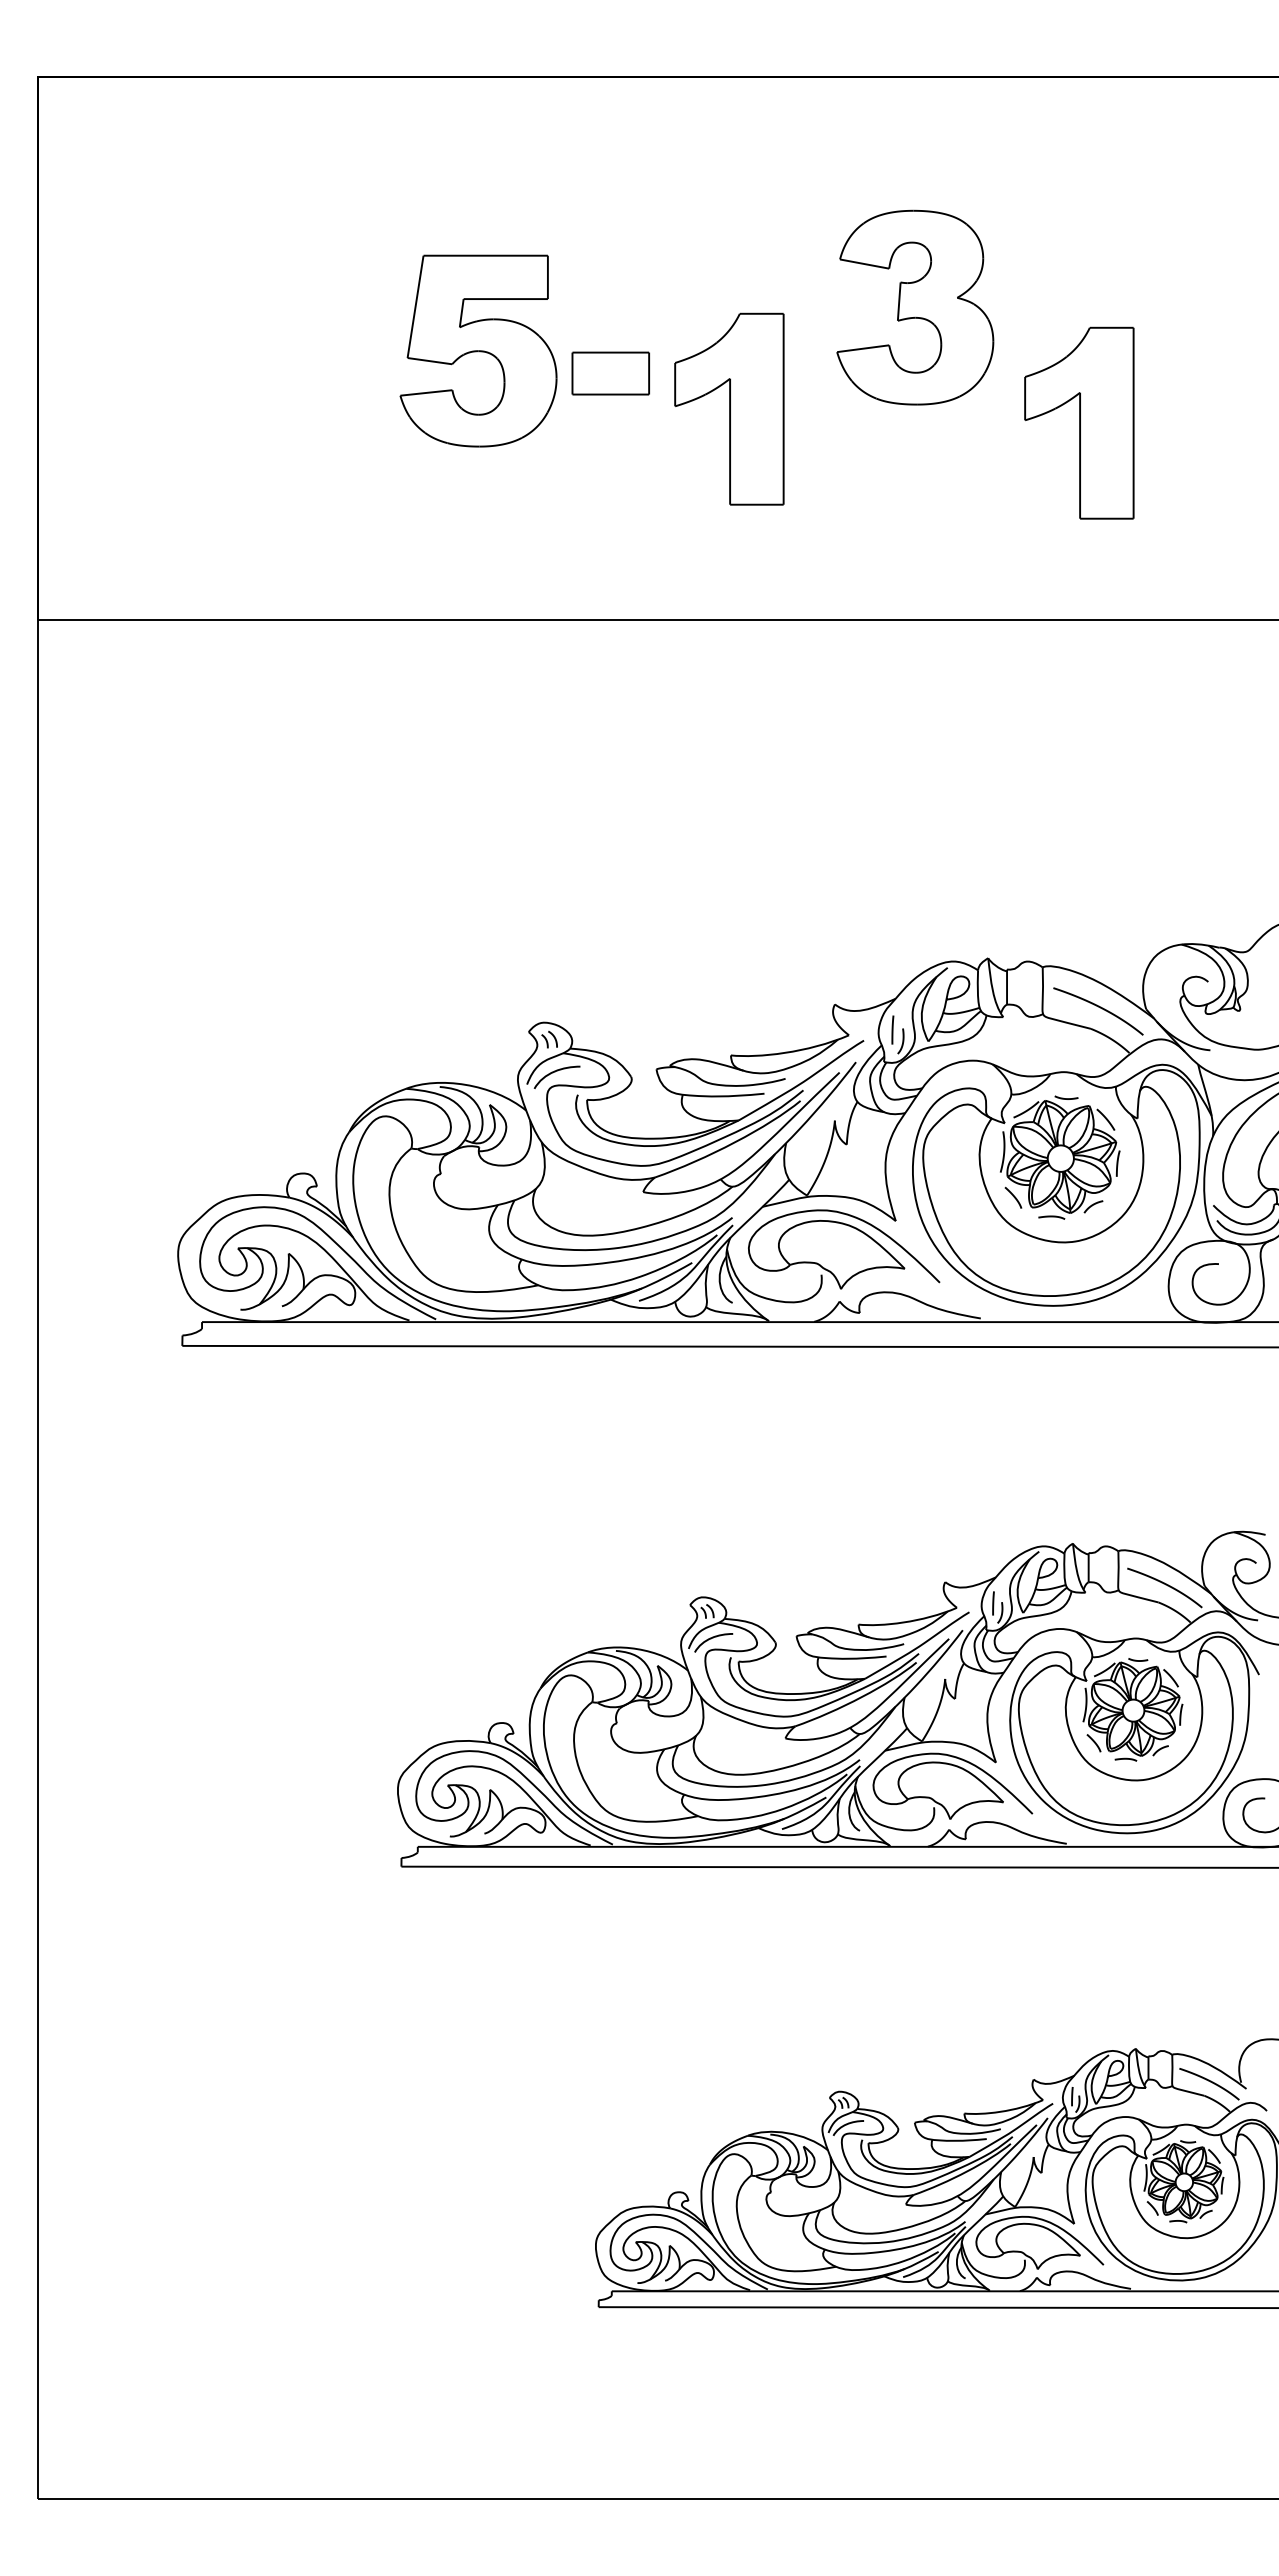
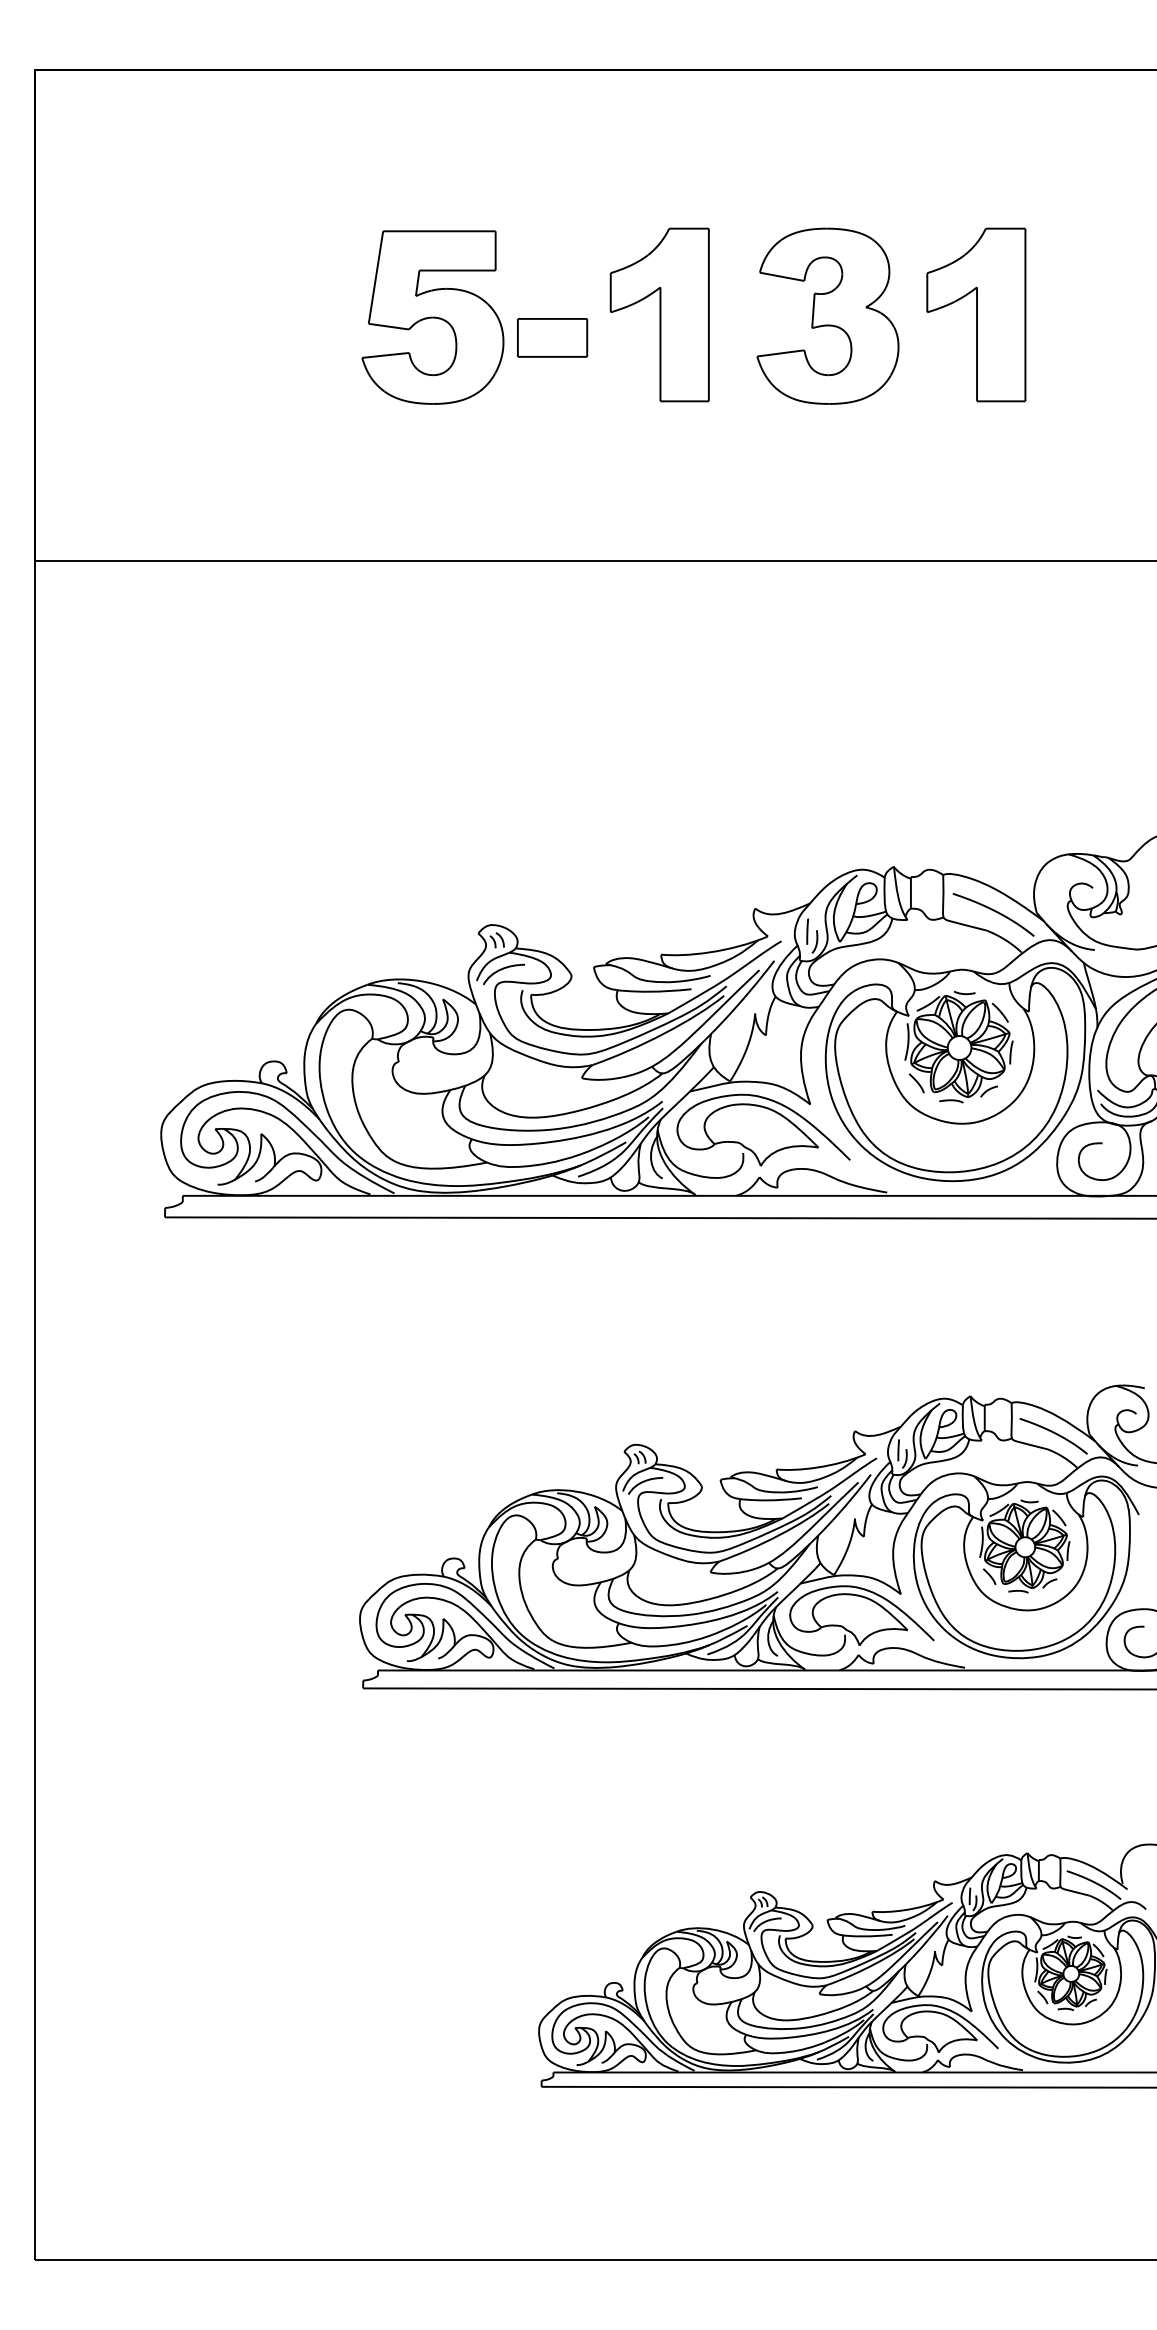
part: (915, 307) -> (828, 316), moved
part: (729, 408) -> (659, 314), moved
part: (1079, 422) -> (976, 314), moved

